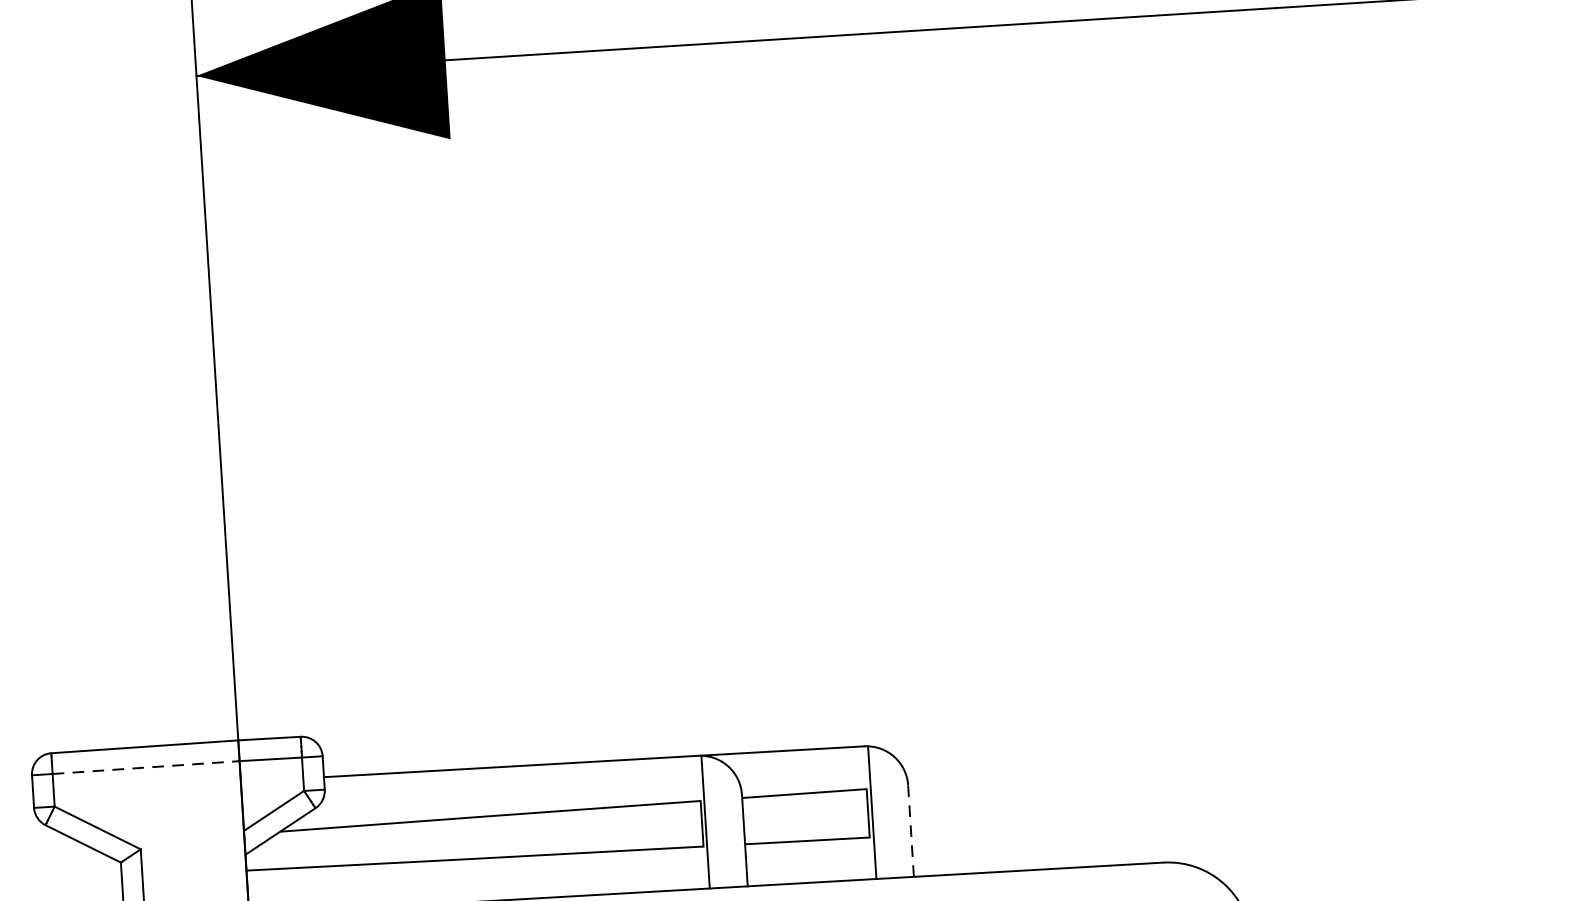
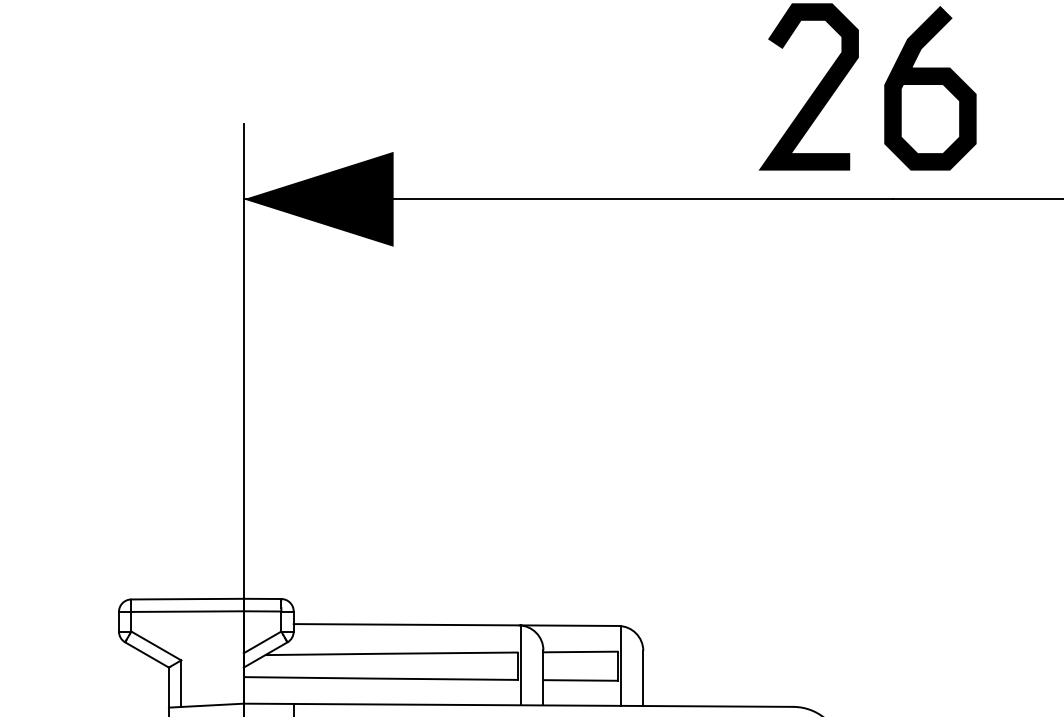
line: (147, 767) -> (188, 611), dashed -> solid
line: (911, 831) -> (643, 678), dashed -> solid

